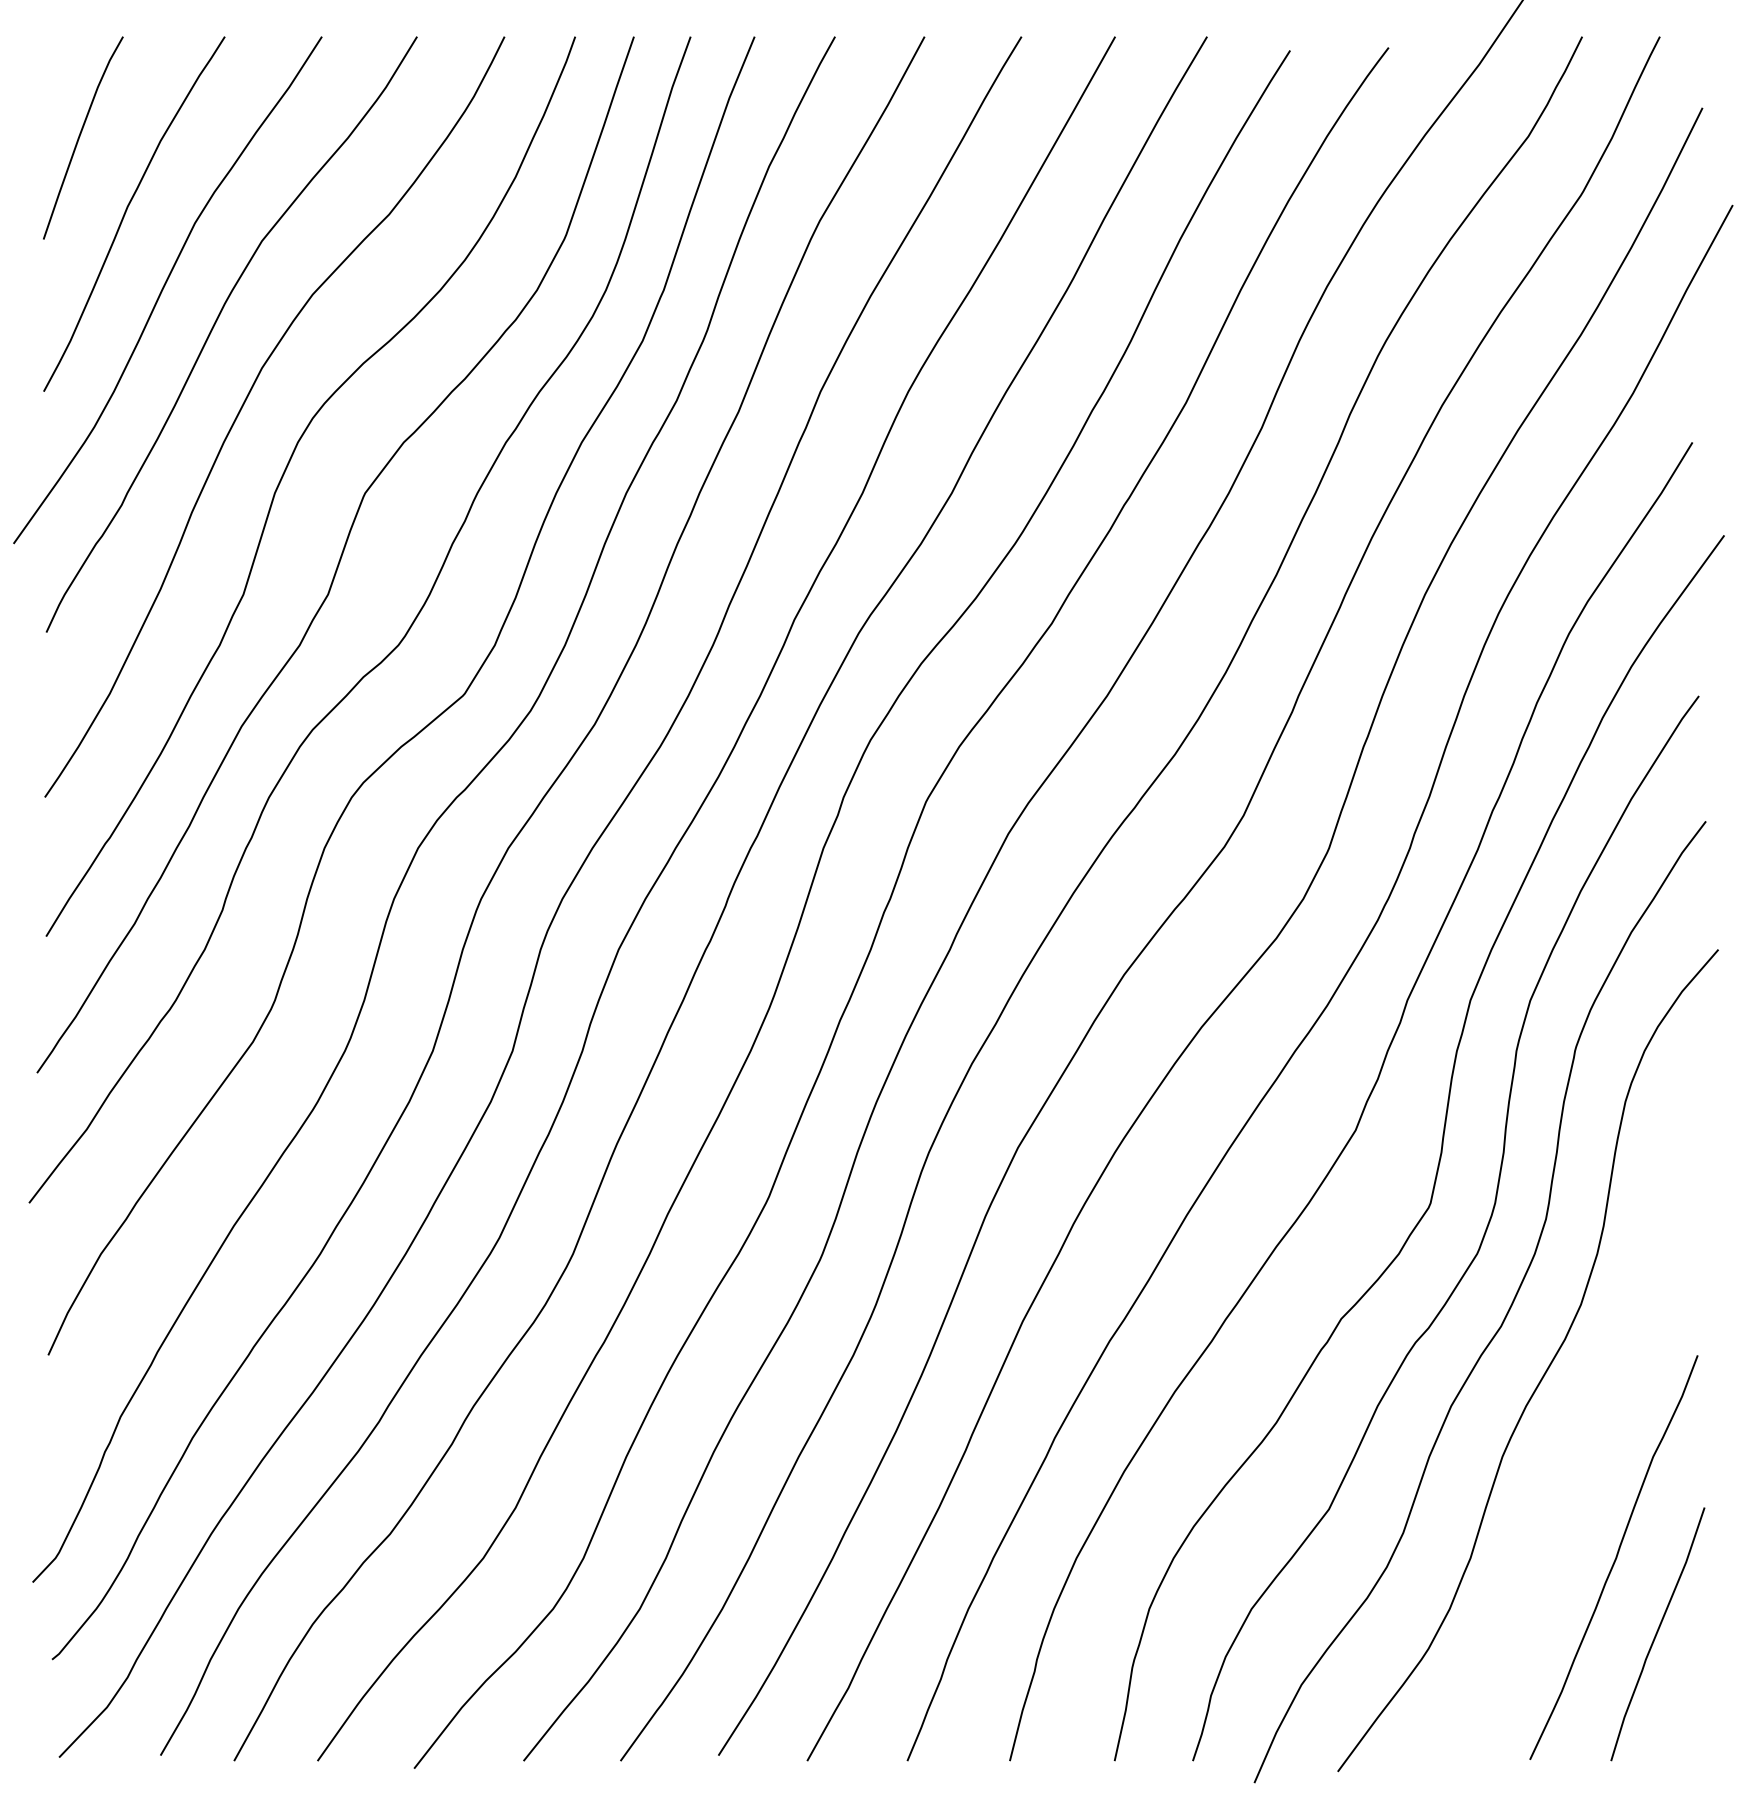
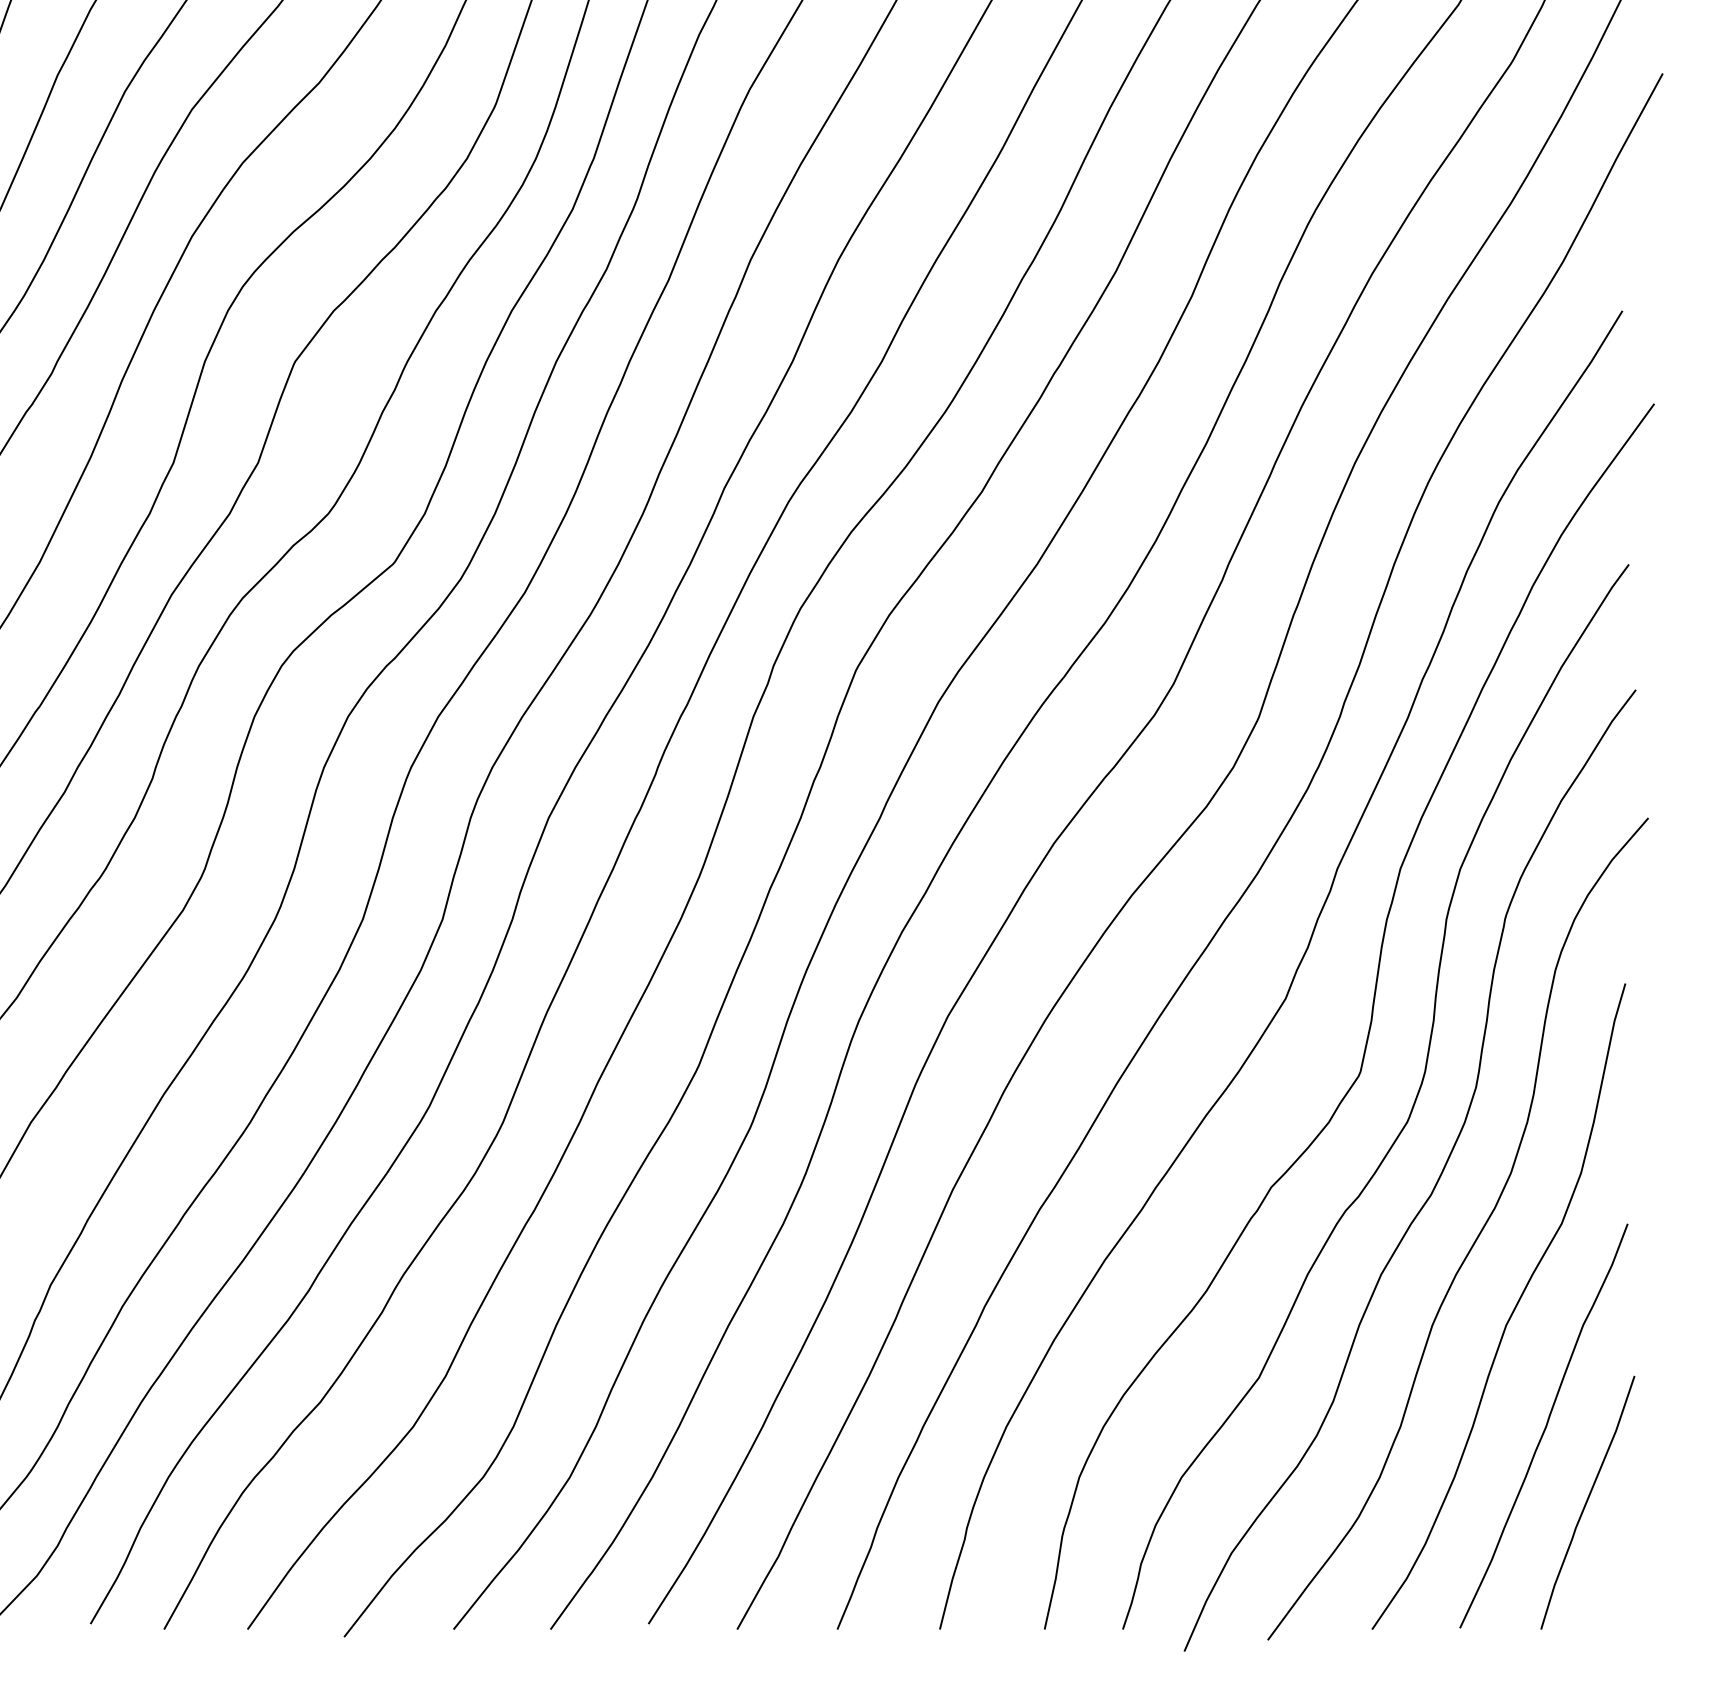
curve: (1581, 1444) -> (1511, 1312), added

